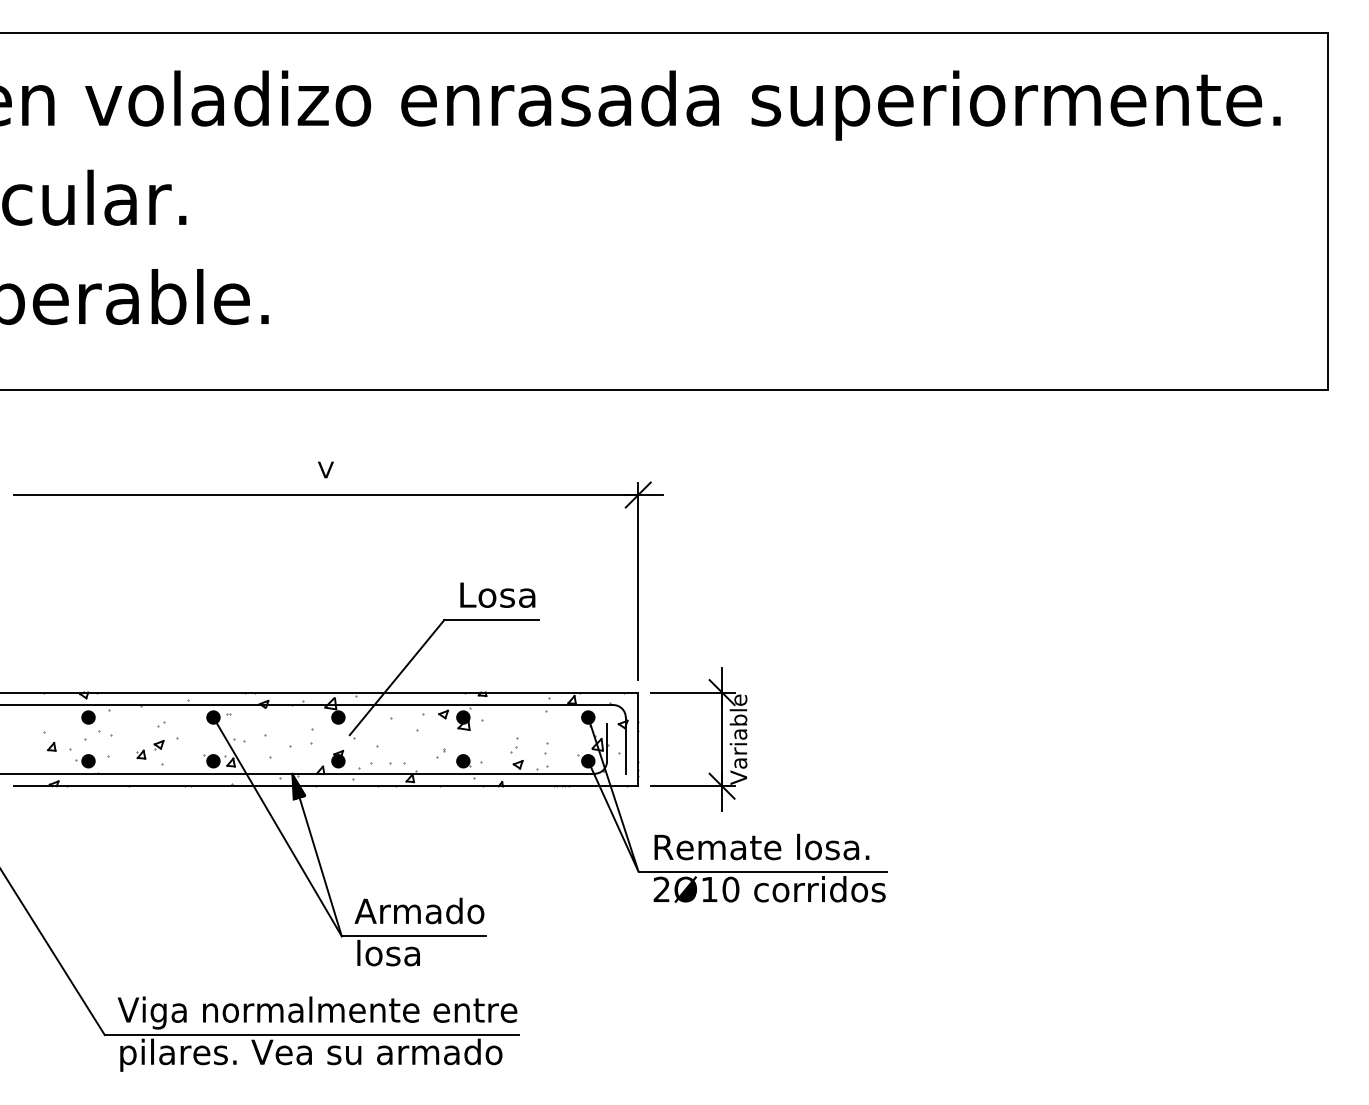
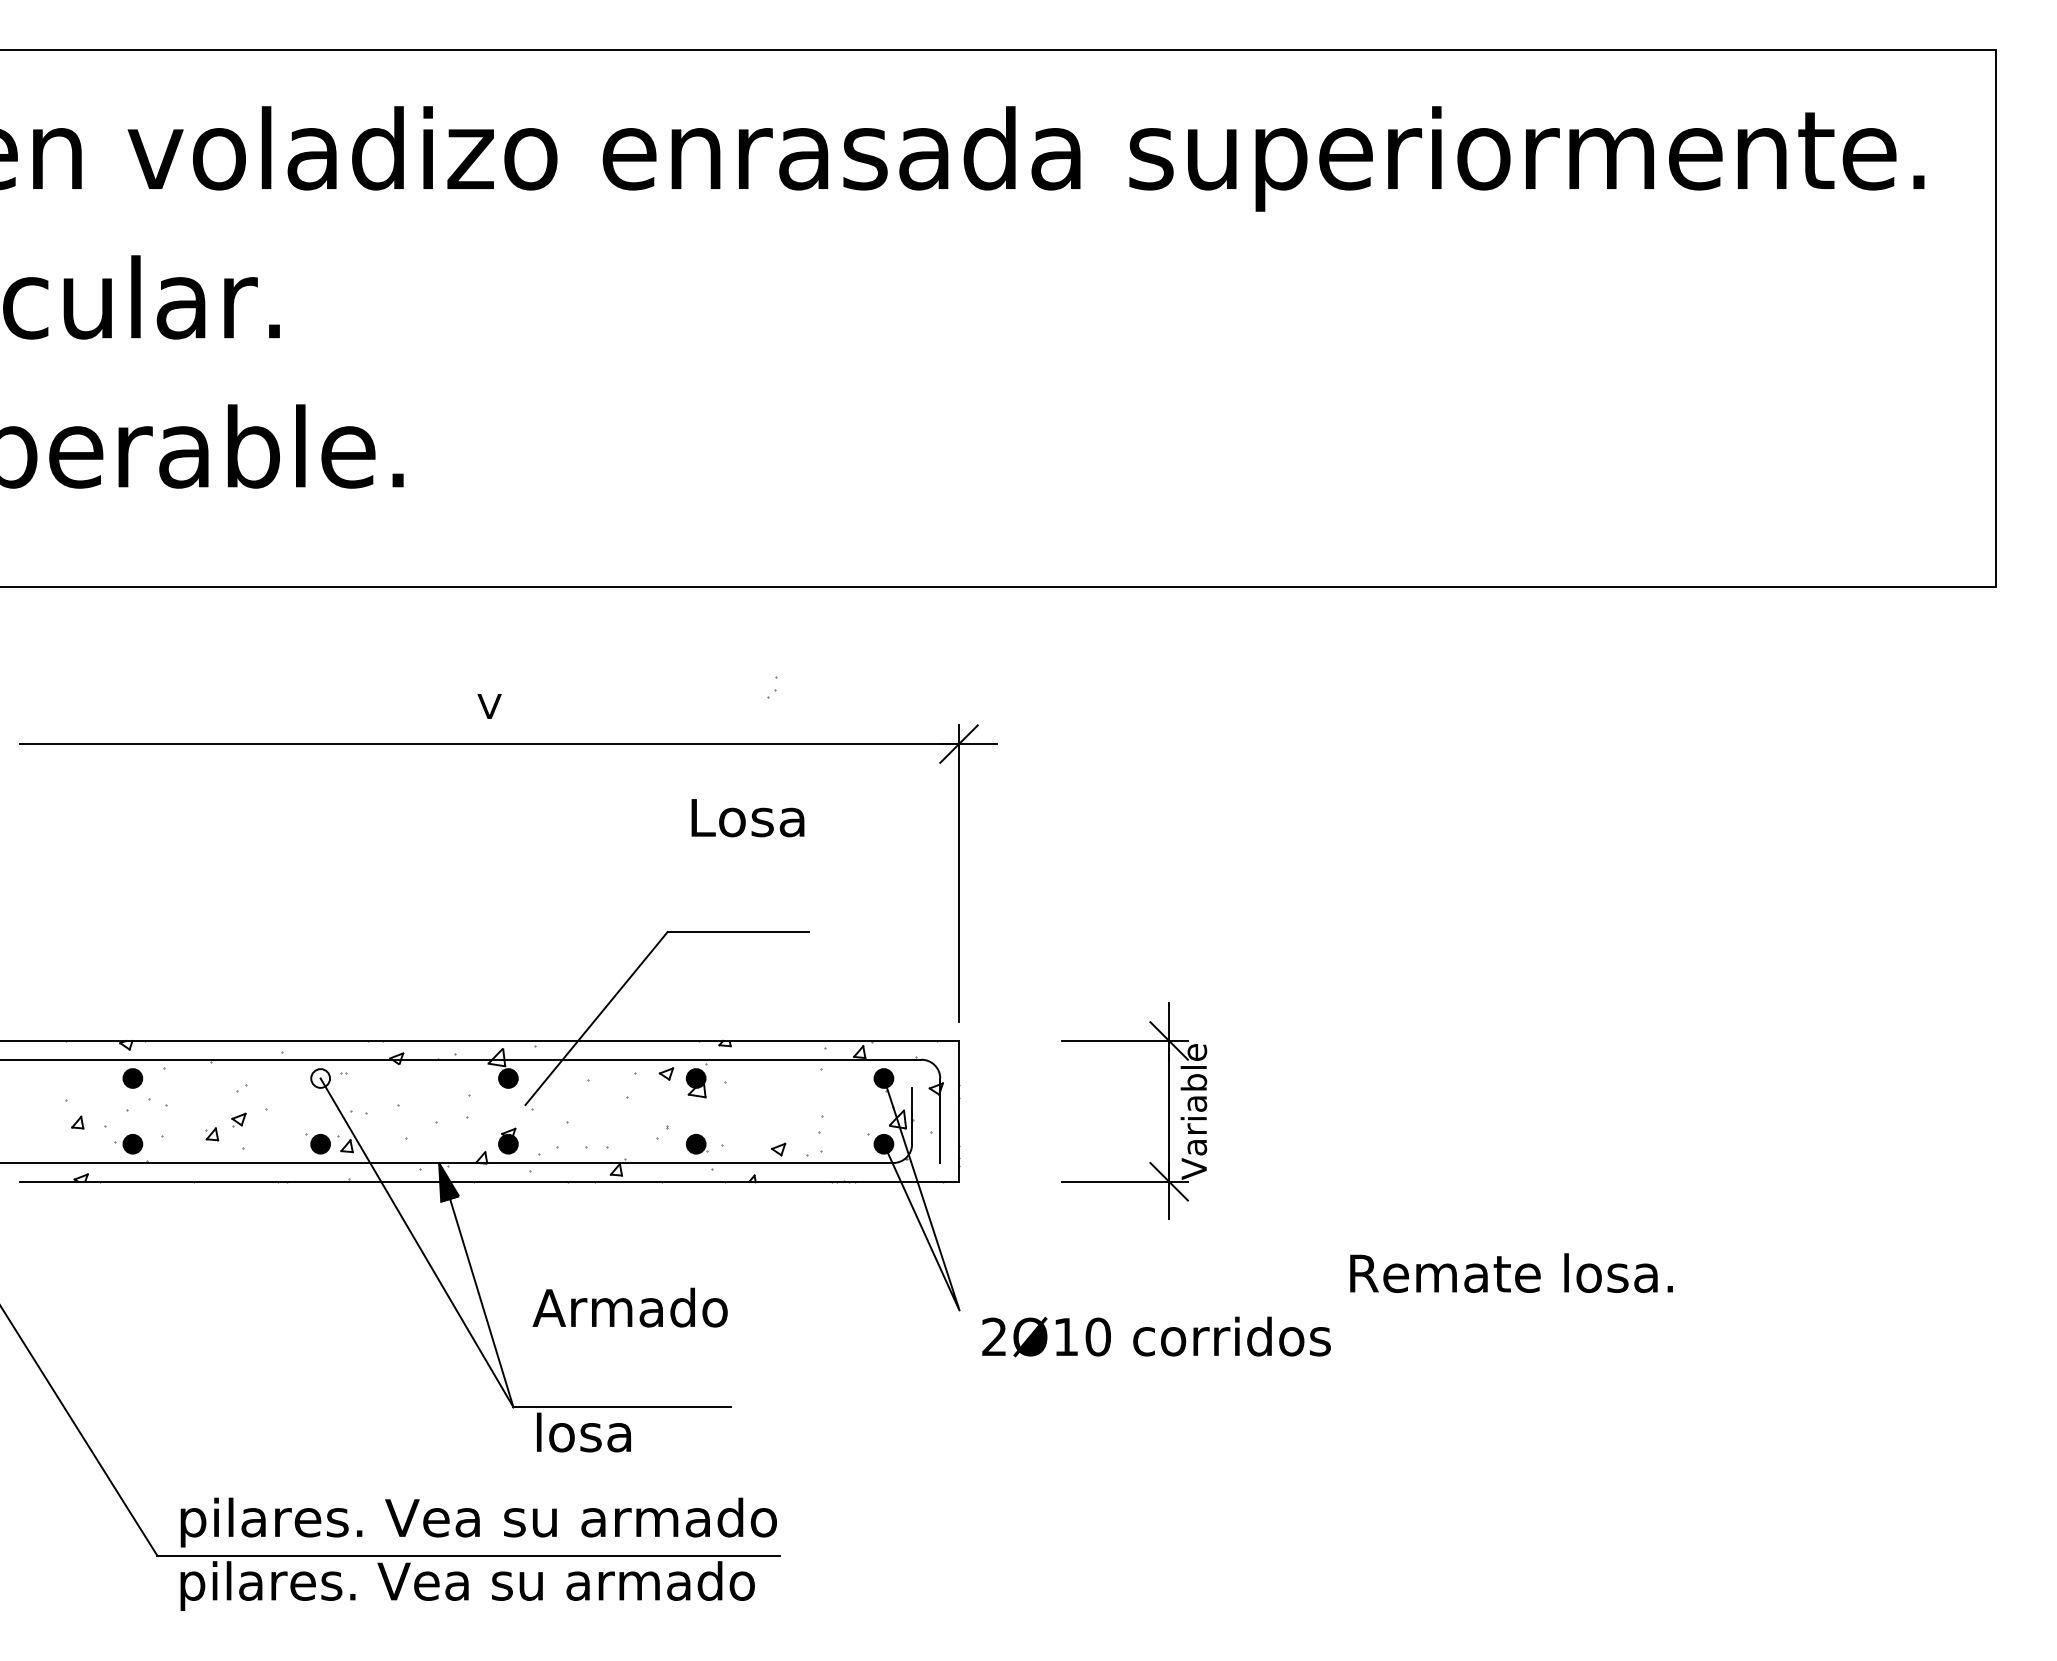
text: (497, 594) -> (747, 816), moved
fill: (213, 717) -> (320, 1078), removed
part: (721, 739) -> (1168, 1111), moved
part: (514, 745) -> (773, 687), moved
text: (761, 846) -> (1510, 1272), moved
line: (762, 872) -> (1145, 1311), removed
text: (419, 910) -> (630, 1306), moved
text: (317, 1012) -> (476, 1521), Viga normalmente entre -> pilares. Vea su armado

